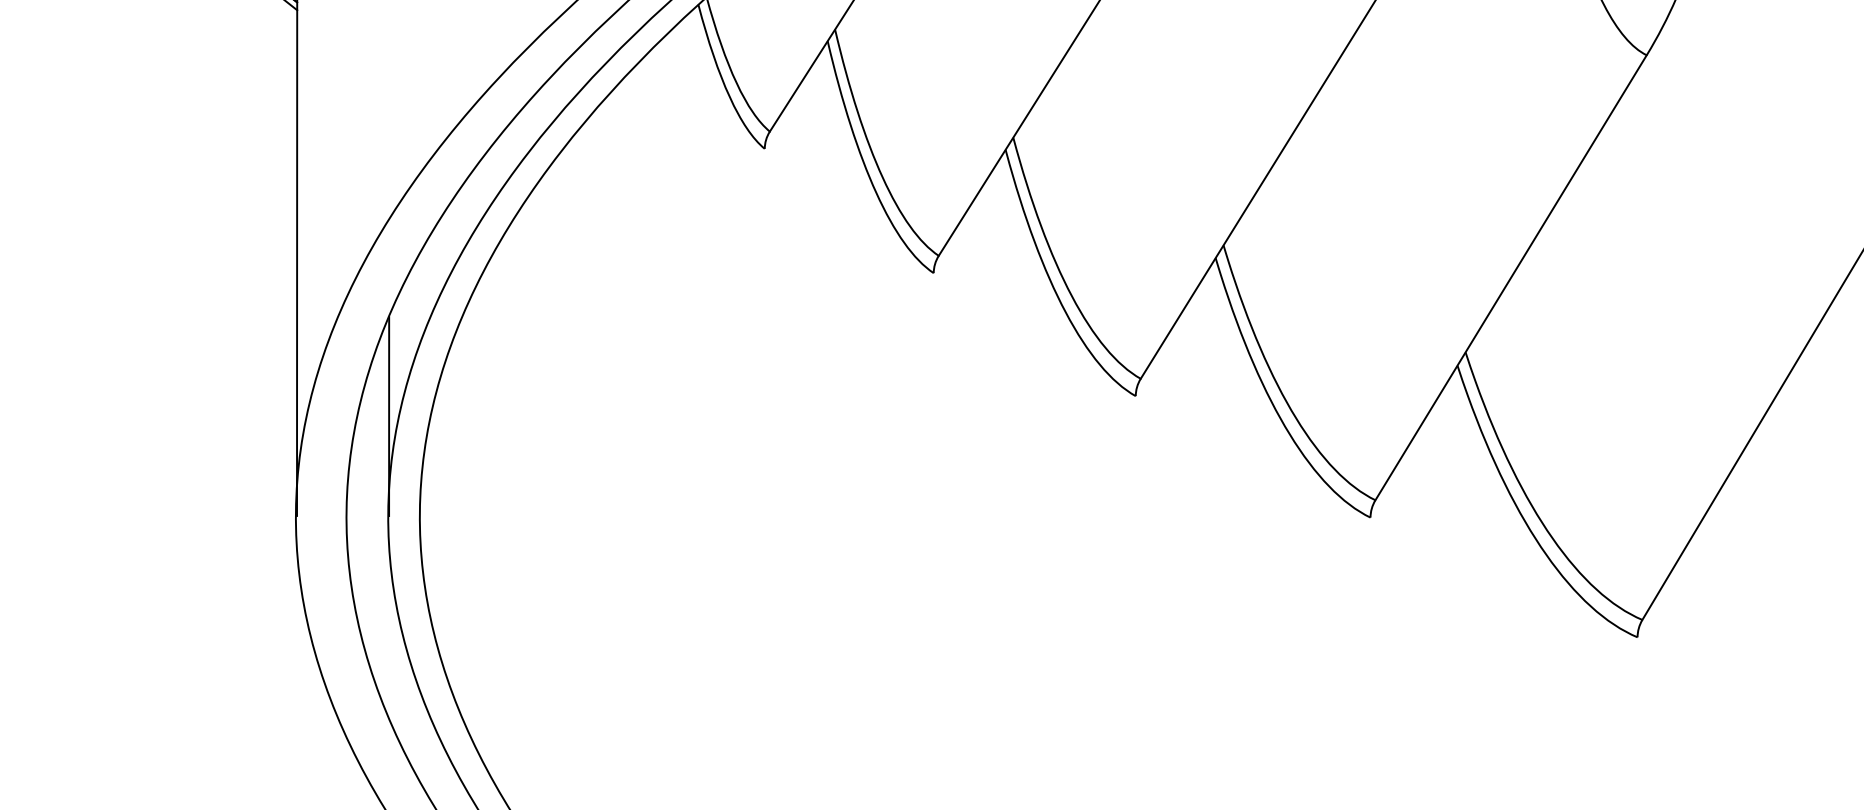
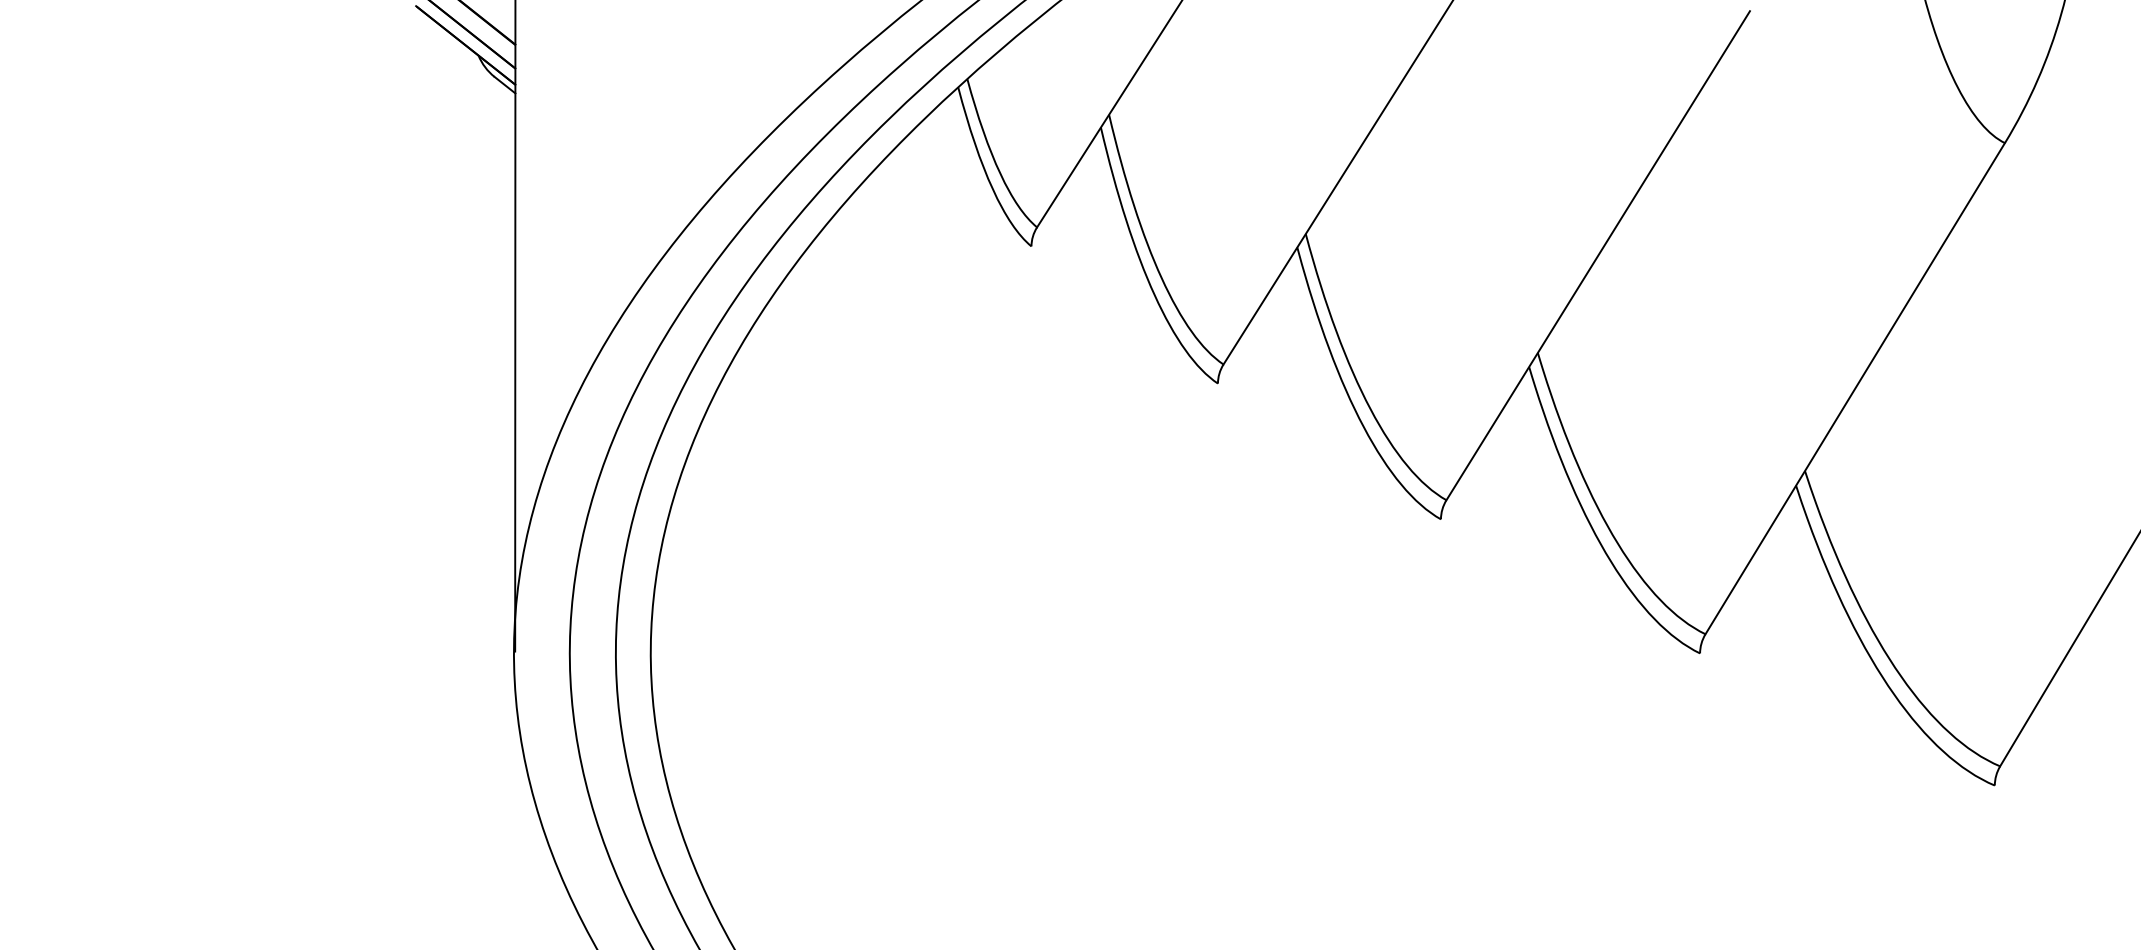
line: (388, 416) -> (616, 541), removed

